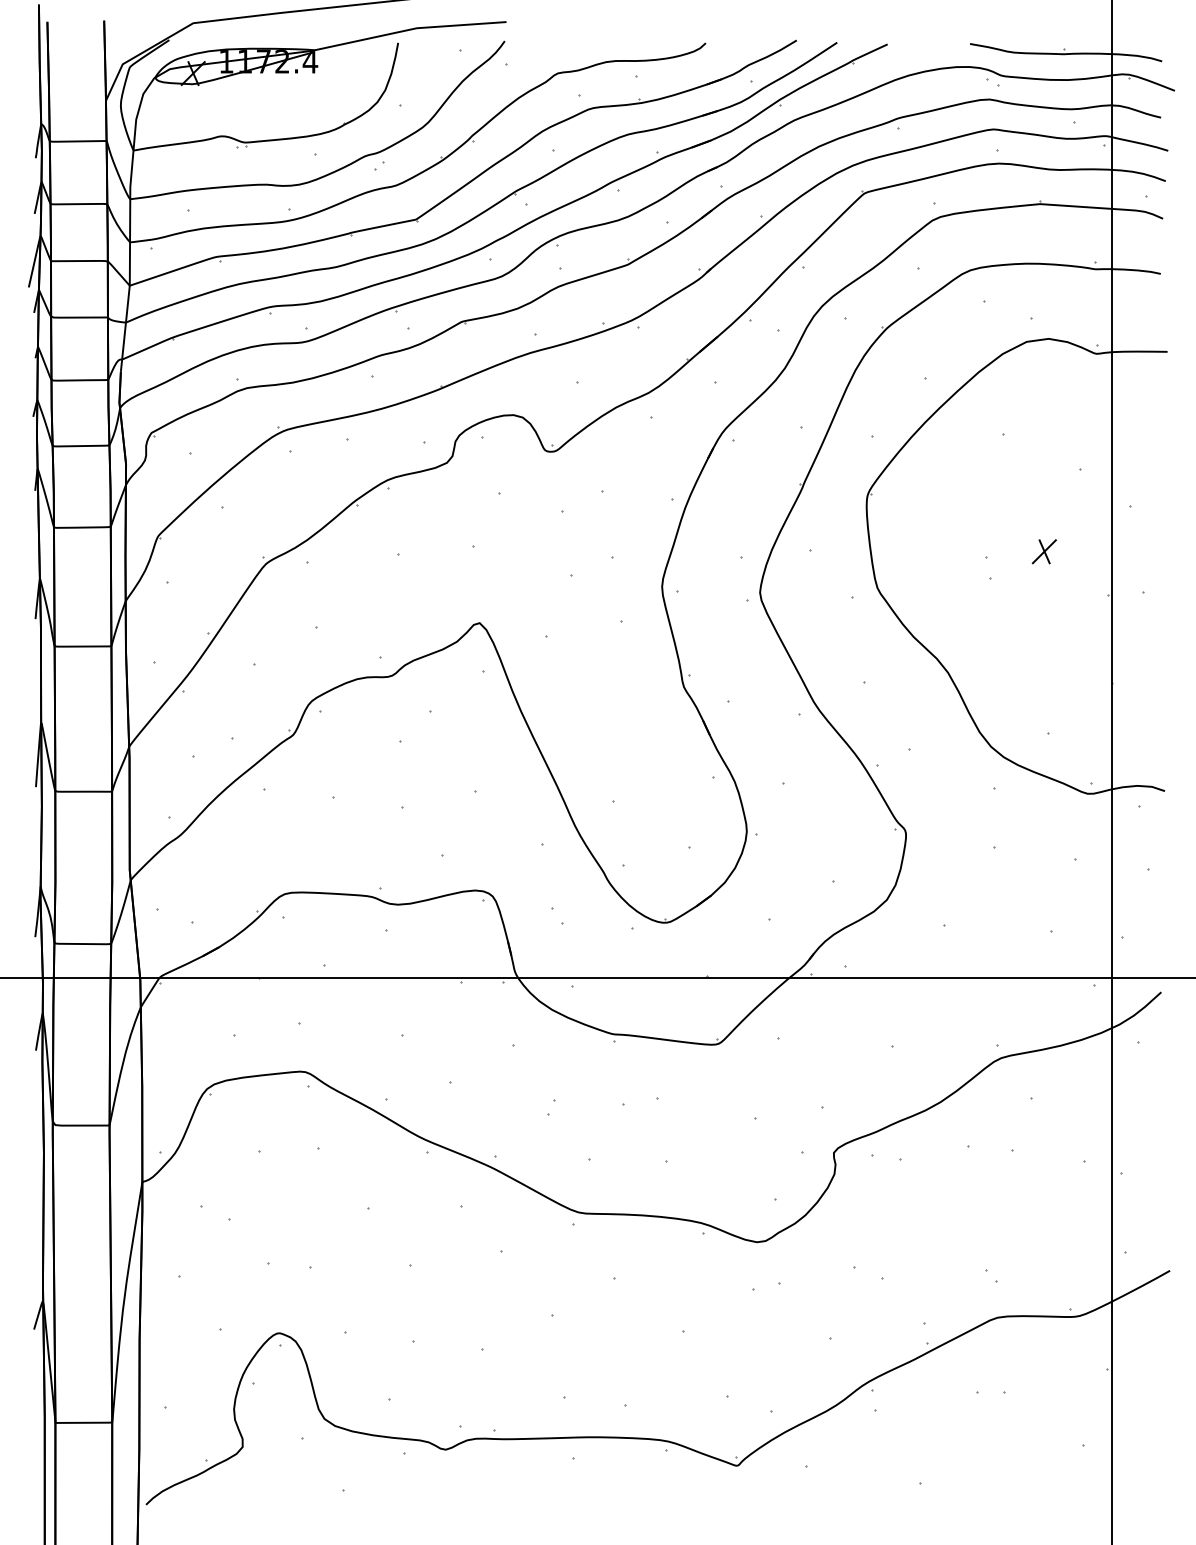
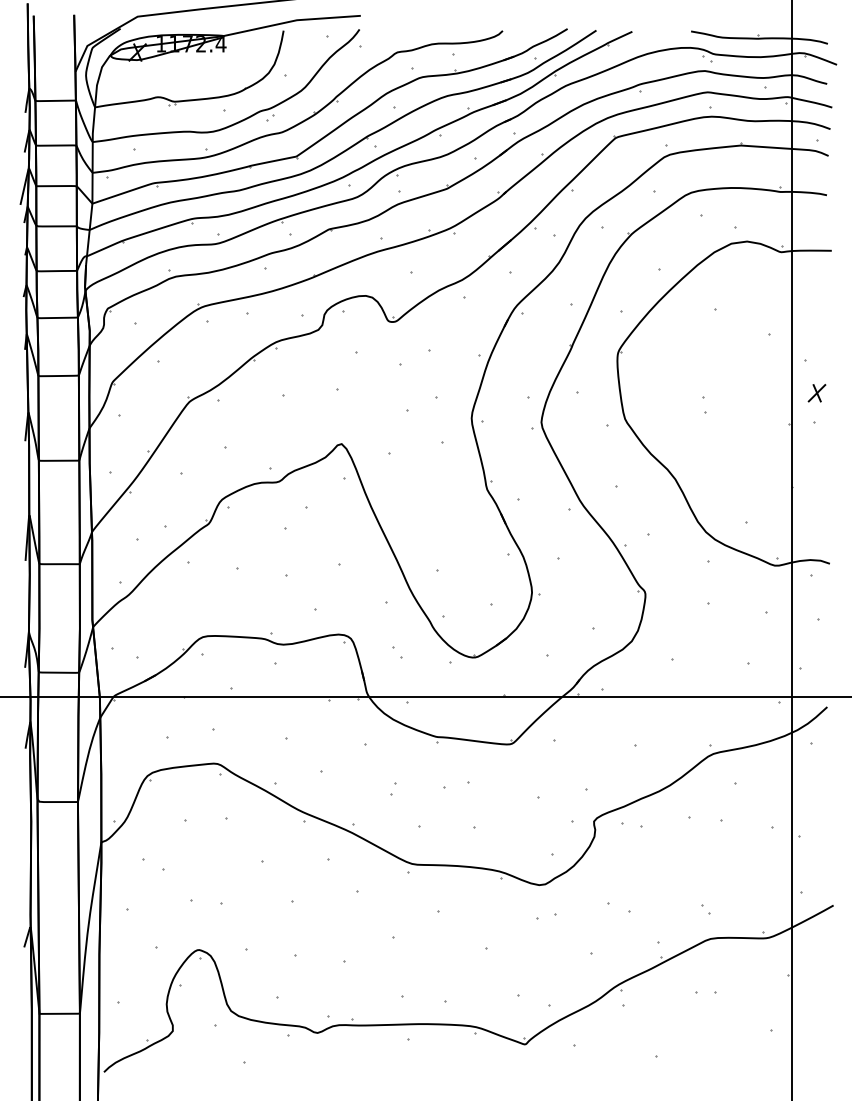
part: (1043, 552) -> (816, 393), moved

